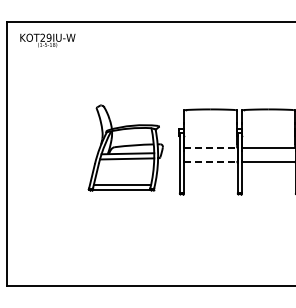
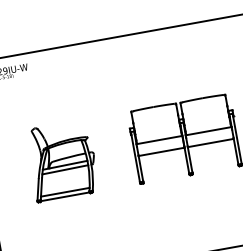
part: (125, 147) -> (62, 160), moved
line: (211, 148) -> (160, 140), dashed -> solid
line: (210, 162) -> (161, 152), dashed -> solid

